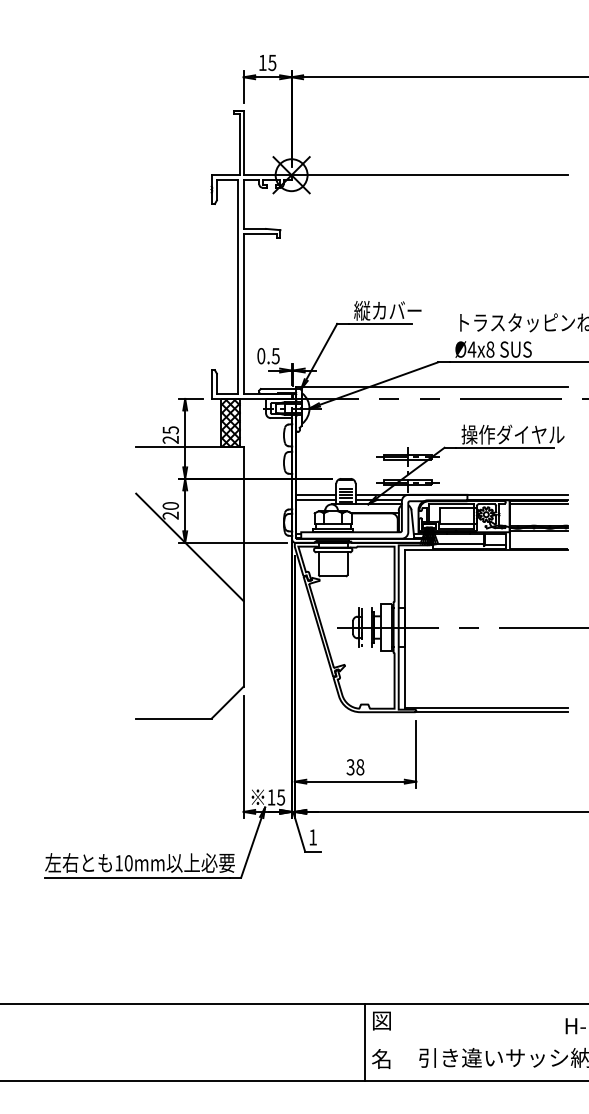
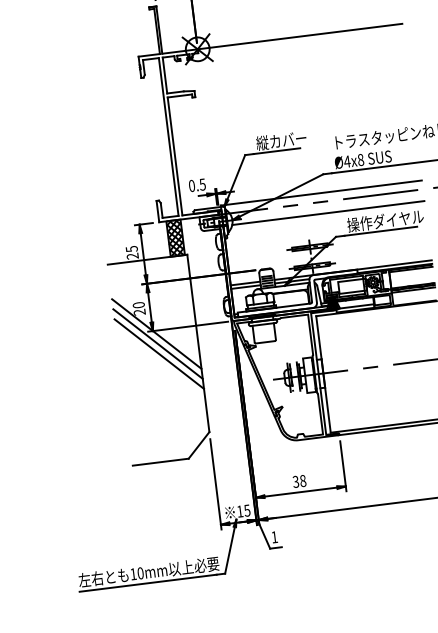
line: (438, 414) -> (328, 212), added
line: (189, 560) -> (157, 343), added
line: (189, 574) -> (158, 354), added

